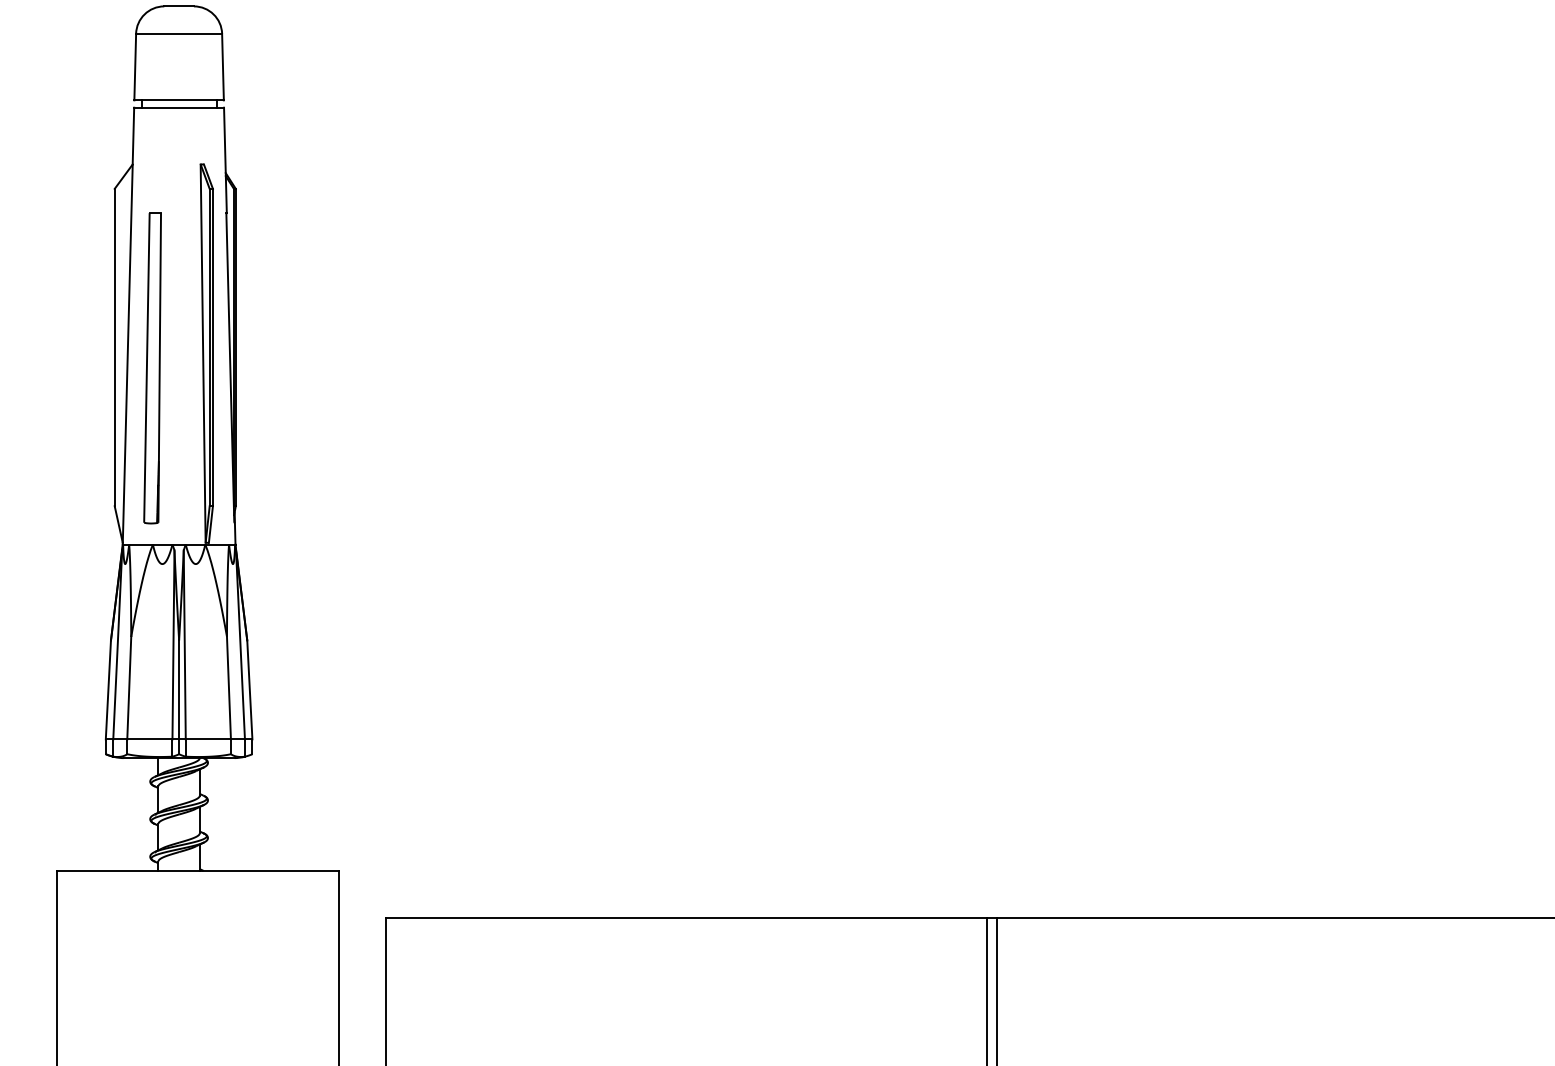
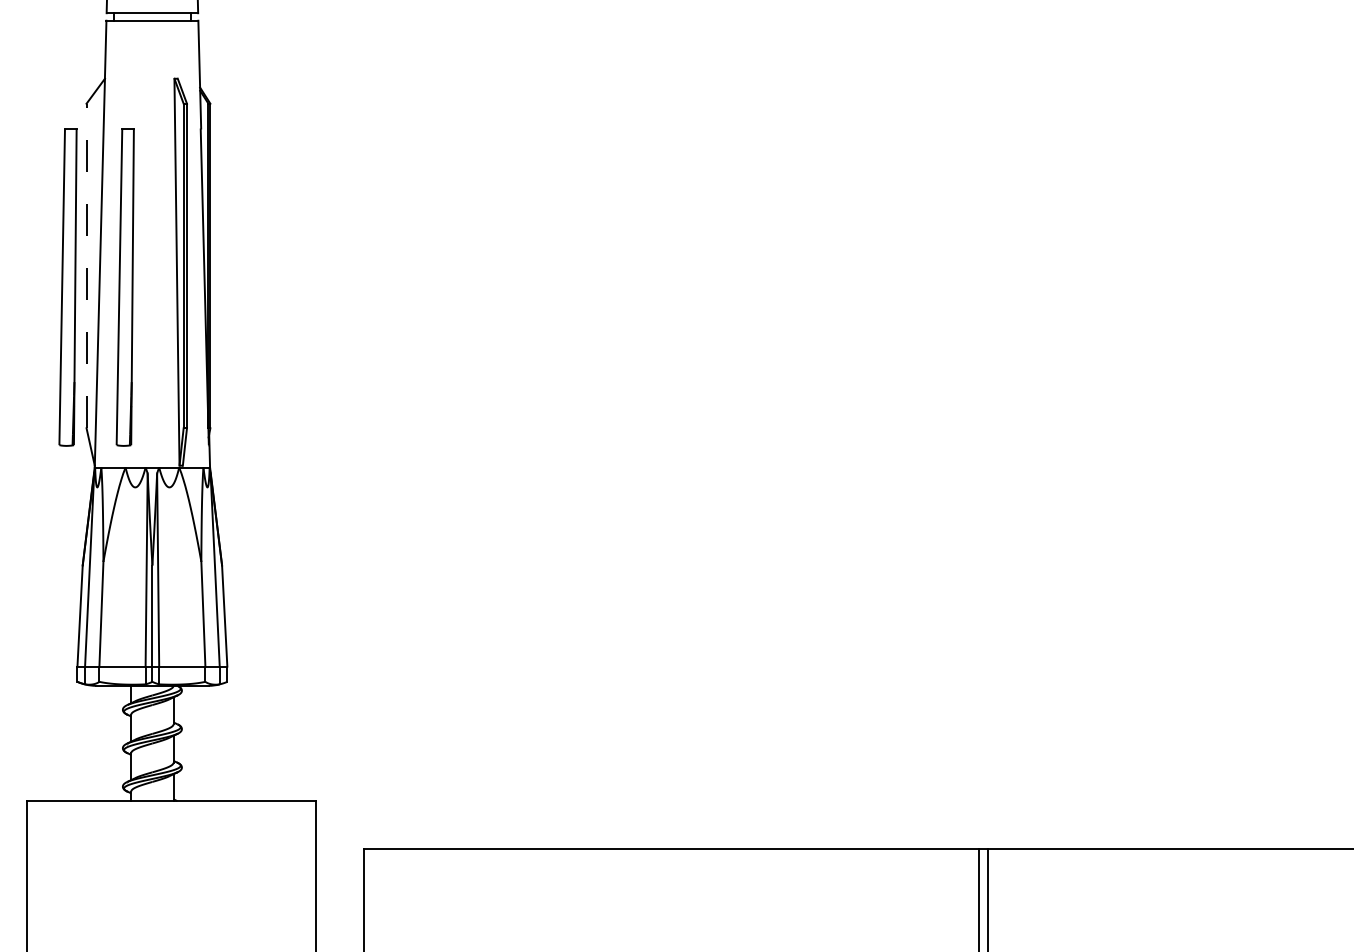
line: (114, 347) -> (86, 265), solid -> dashed
part: (96, 368) -> (67, 287), added

